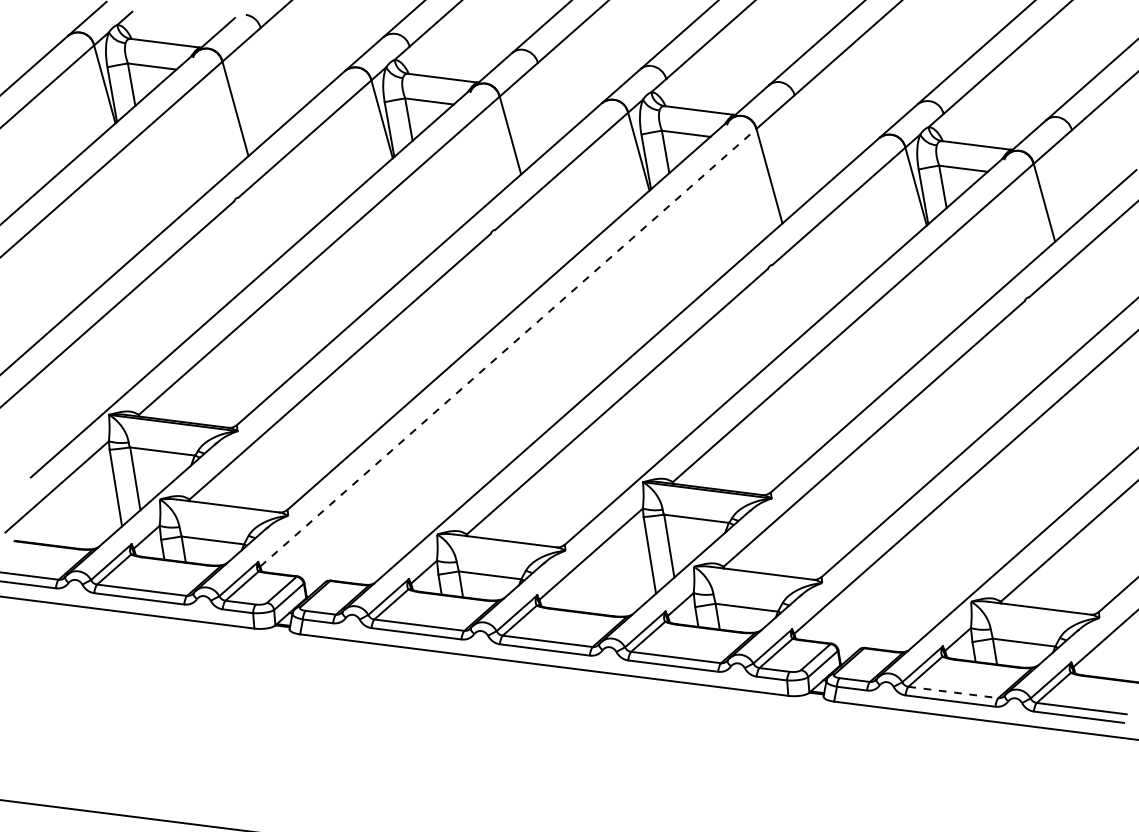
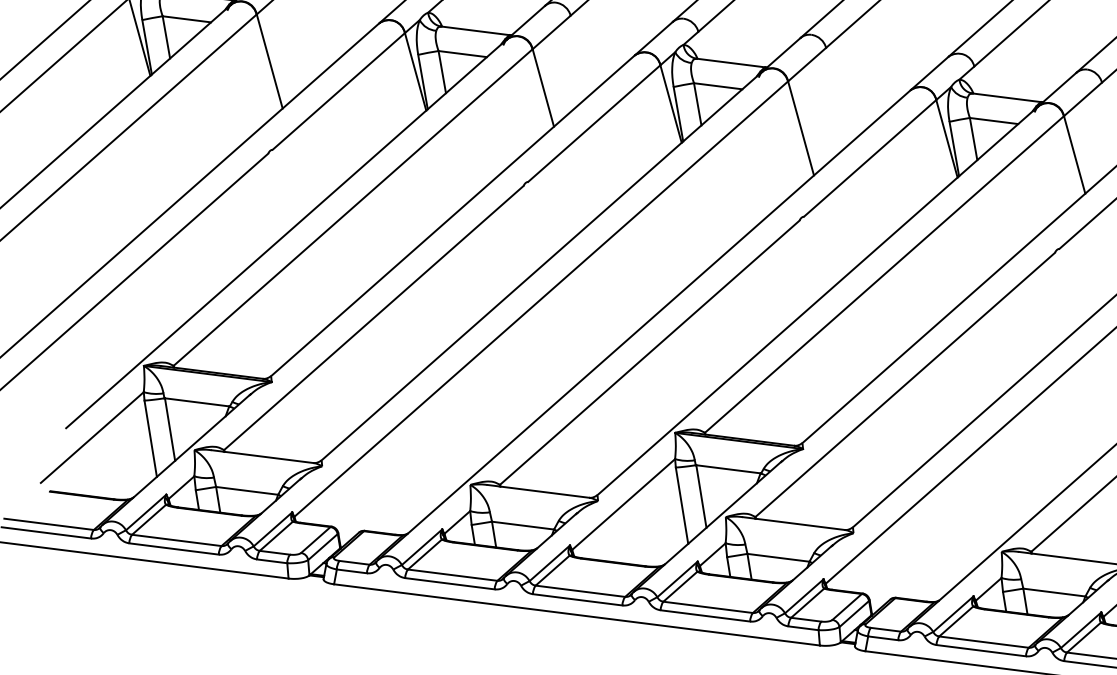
line: (508, 347) -> (541, 298), dashed -> solid
line: (953, 692) -> (984, 642), dashed -> solid

